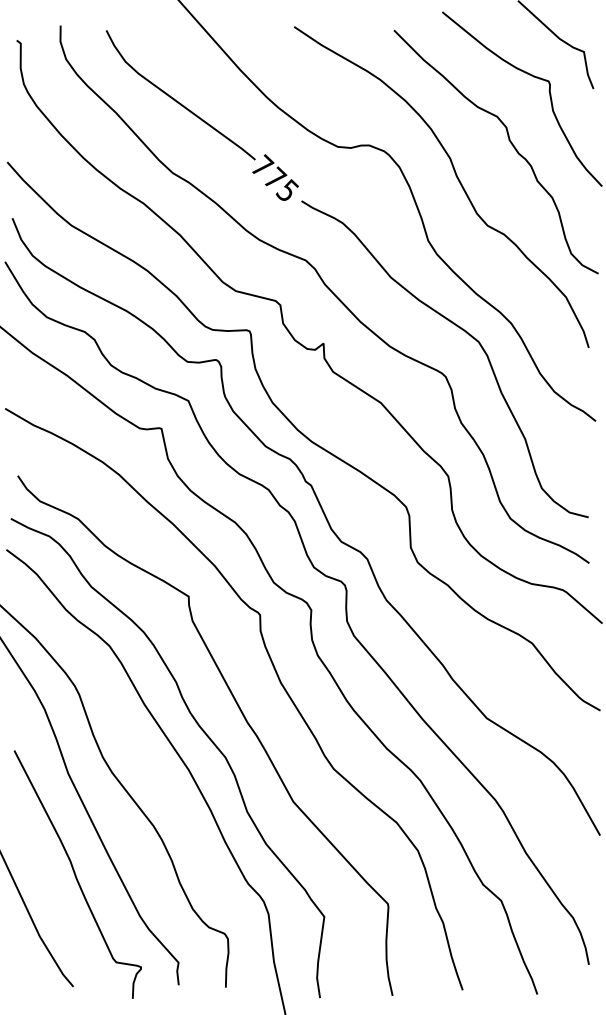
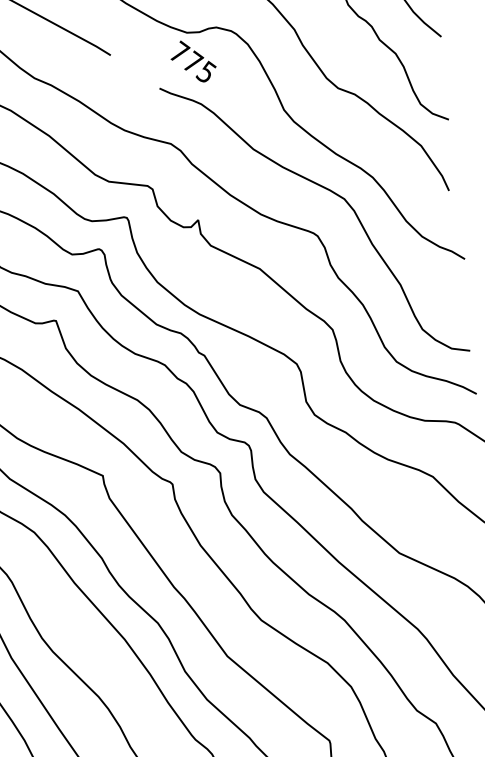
text: (275, 177) -> (193, 61), moved

